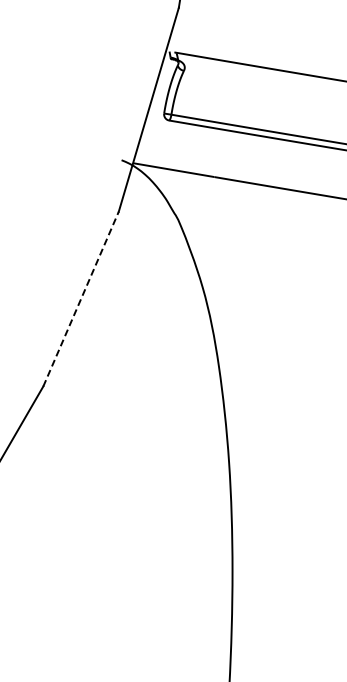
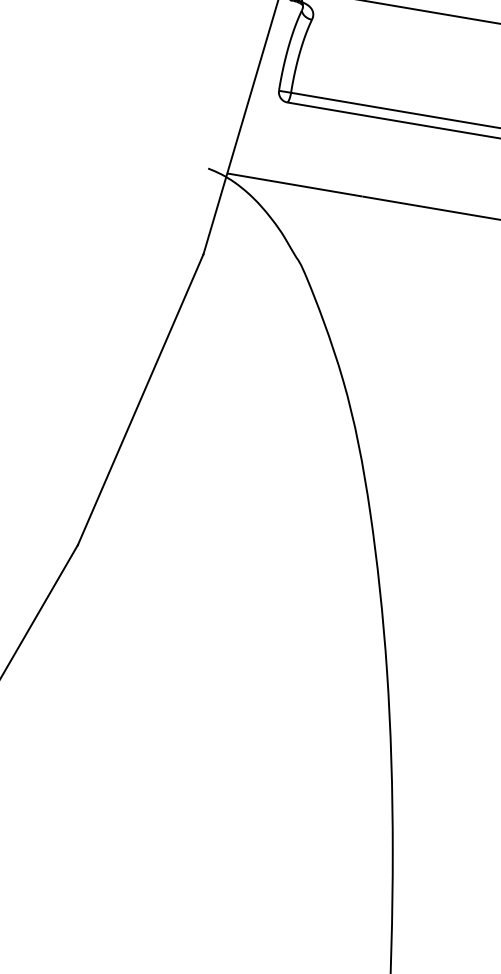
line: (81, 298) -> (141, 398), dashed -> solid

